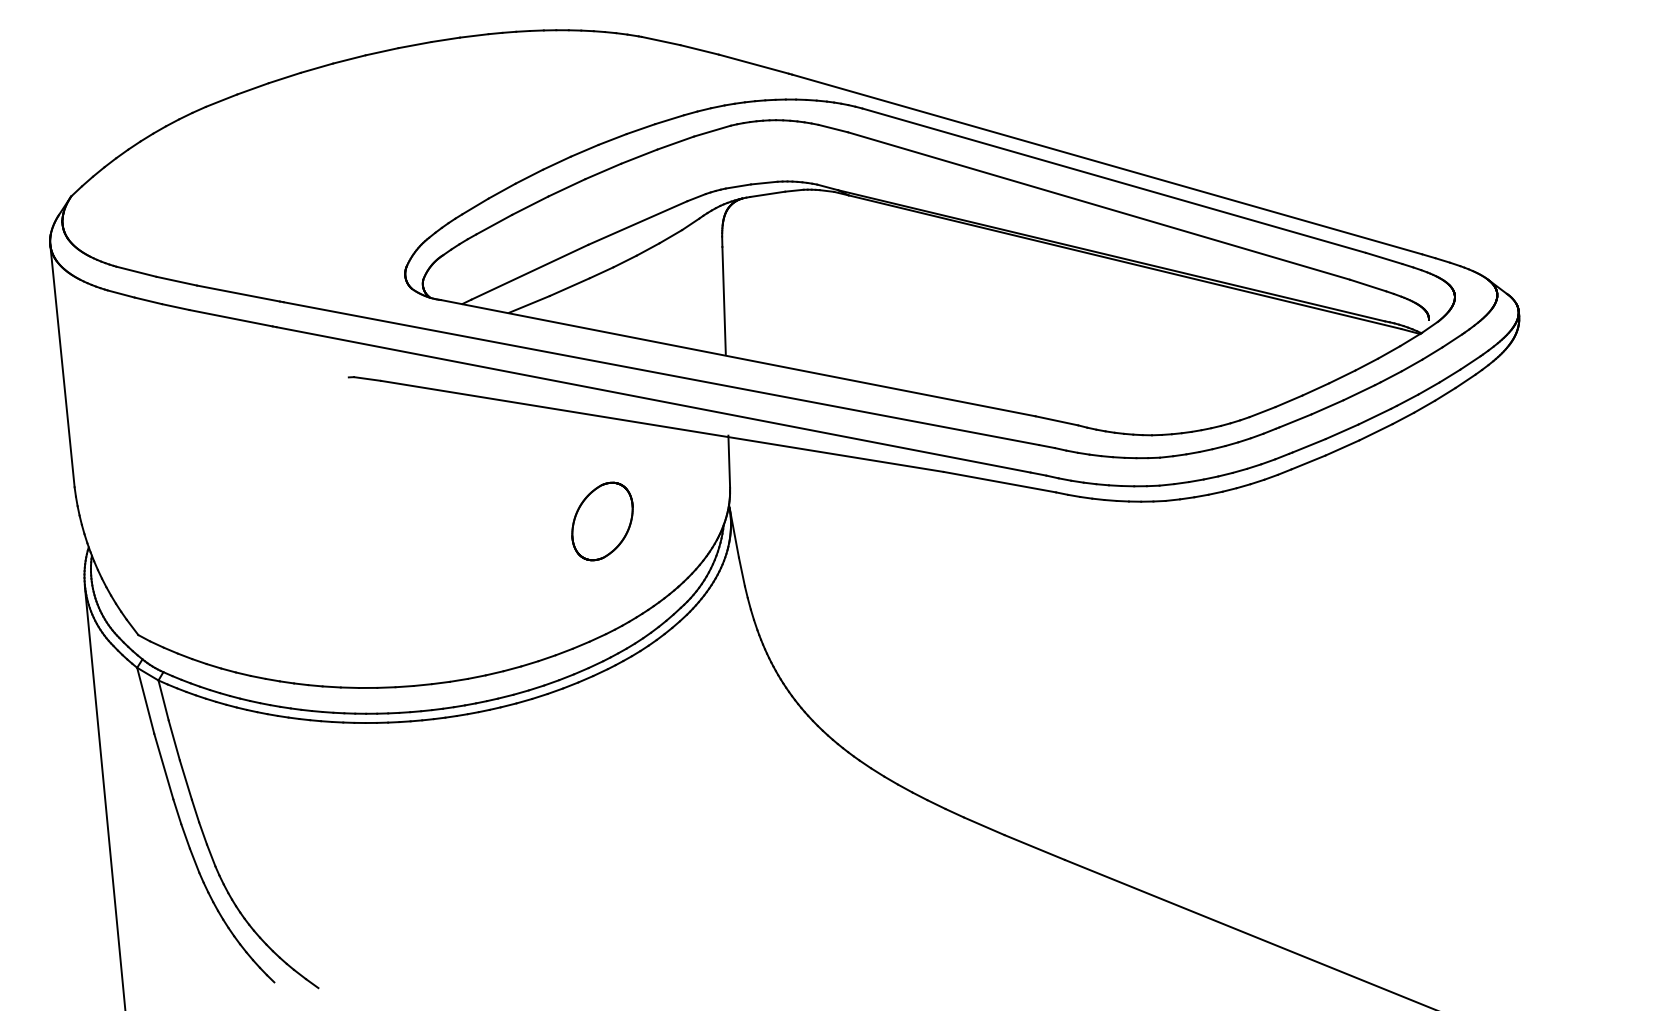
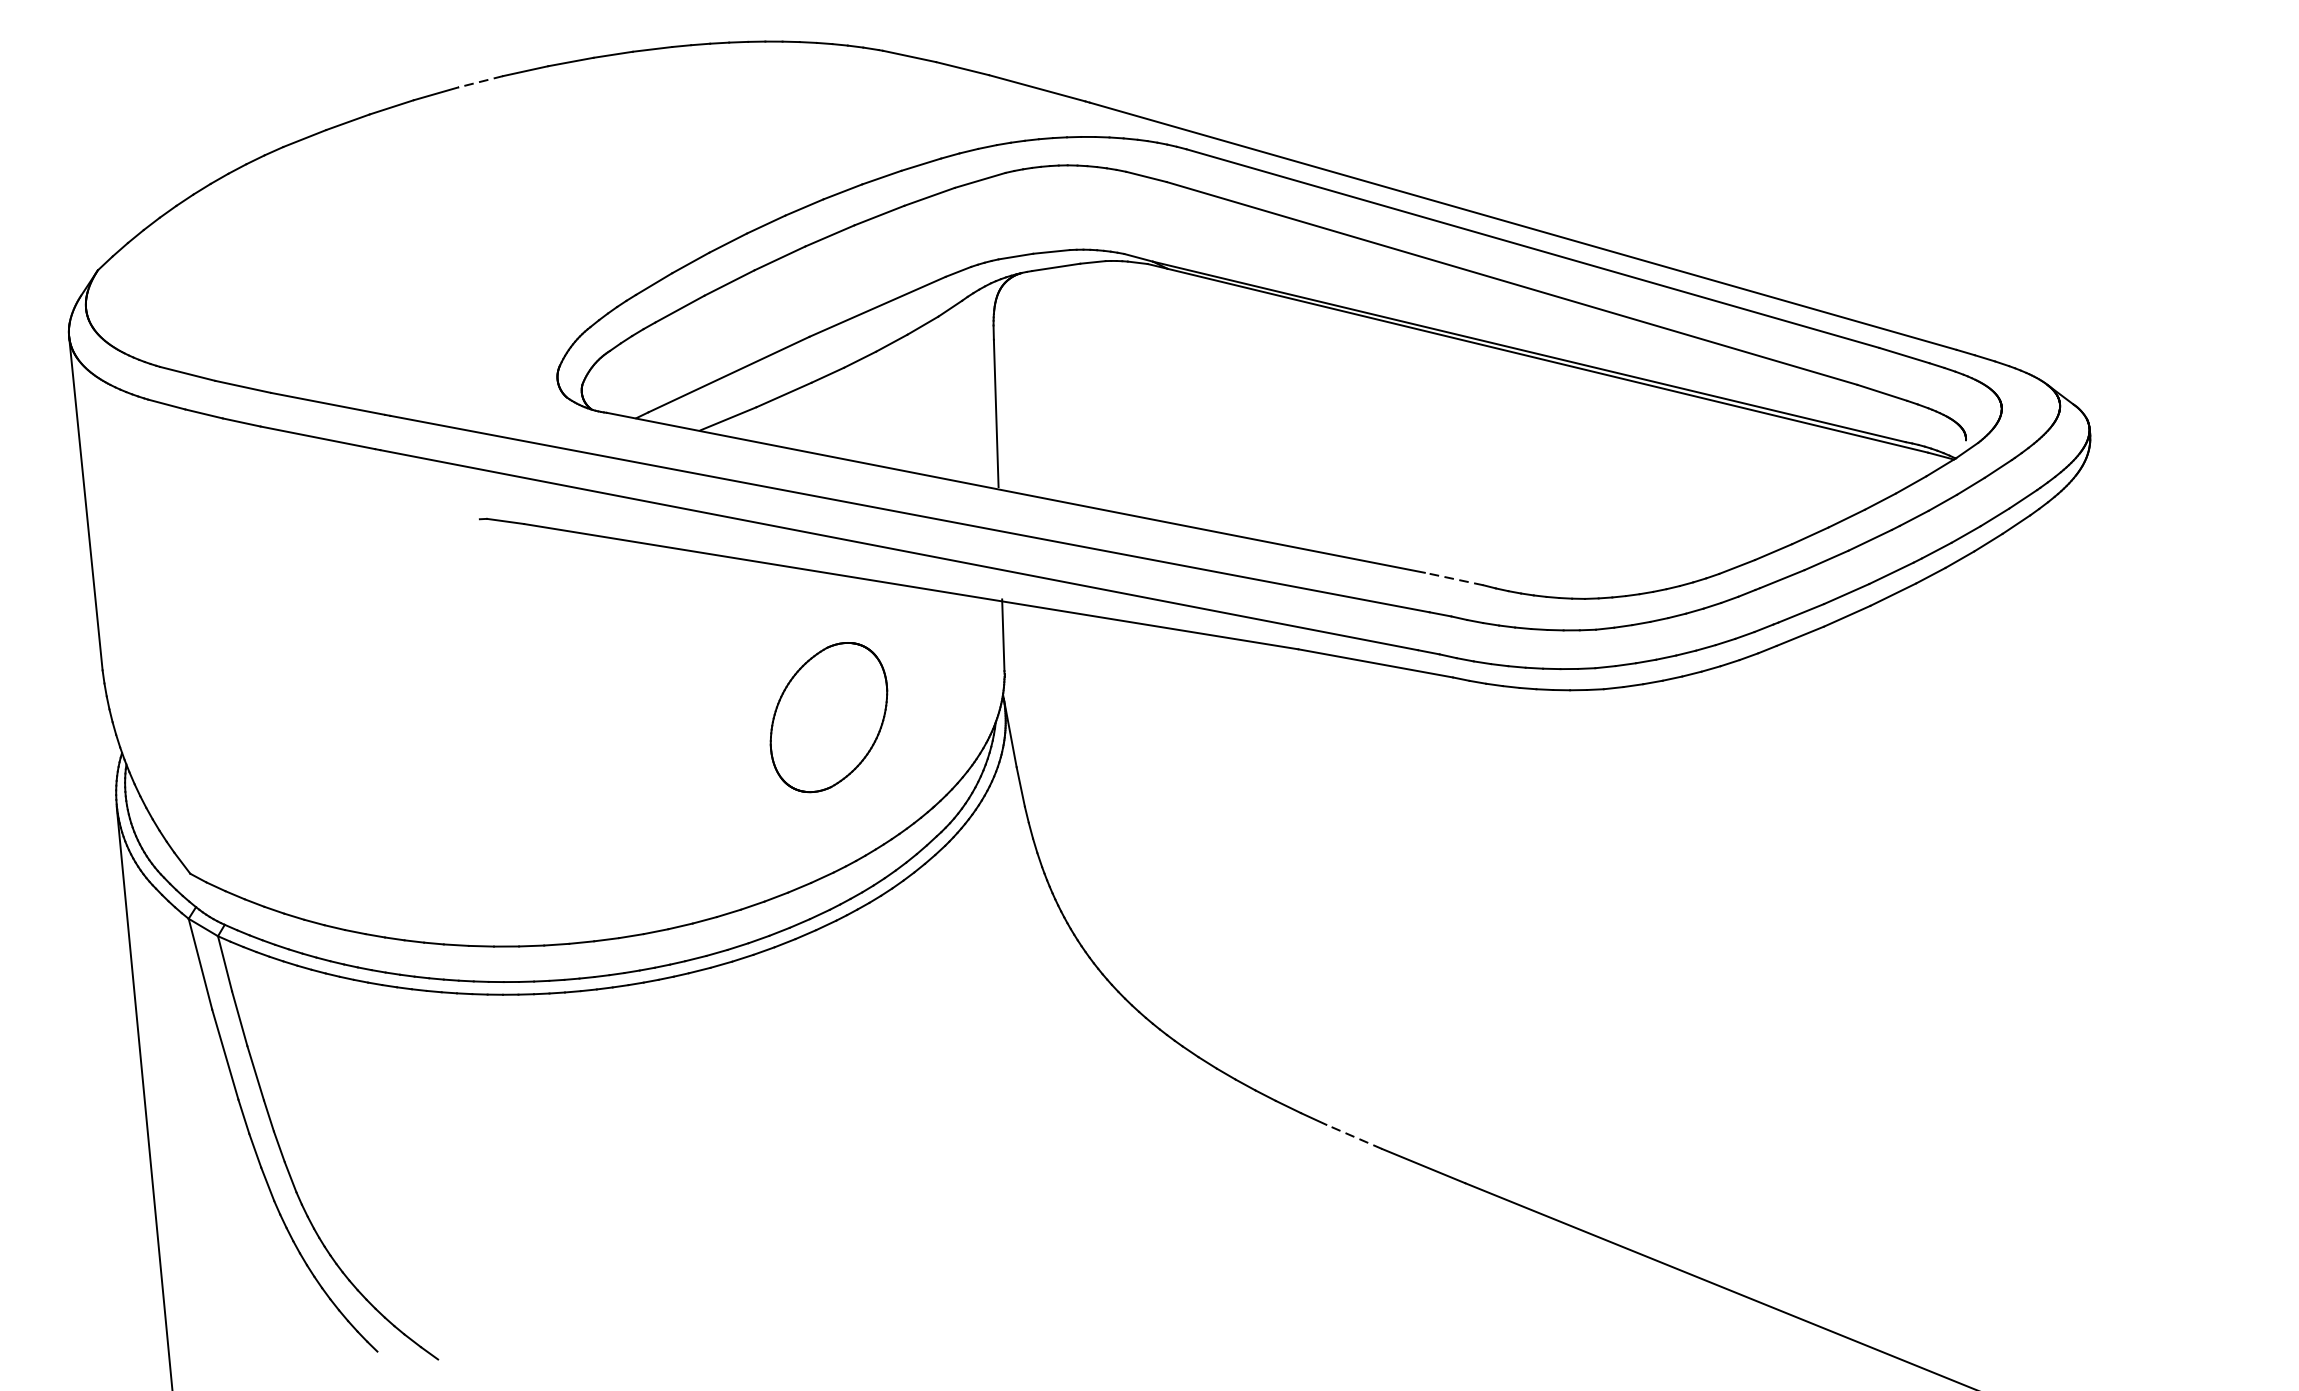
line: (349, 59) -> (480, 81), solid -> dashed
line: (1056, 420) -> (1453, 578), solid -> dashed
part: (602, 521) -> (828, 717), size x1.4
line: (983, 826) -> (1353, 1137), solid -> dashed

